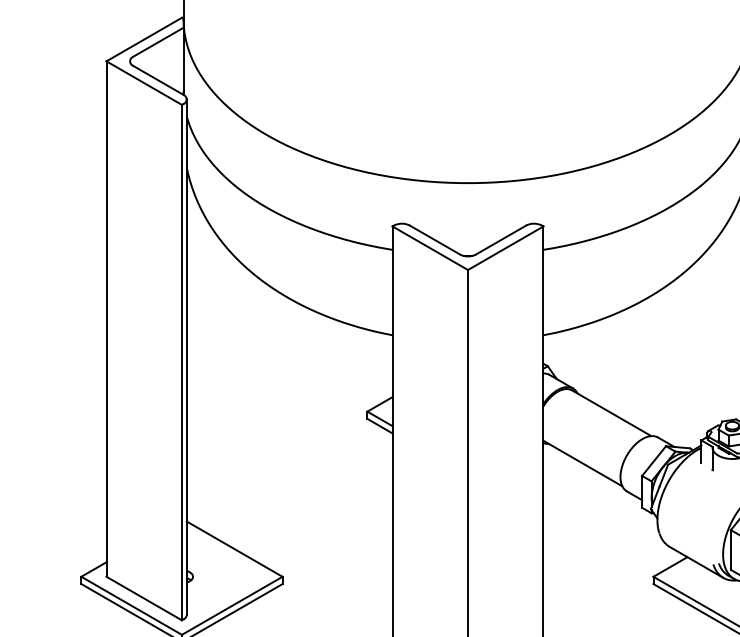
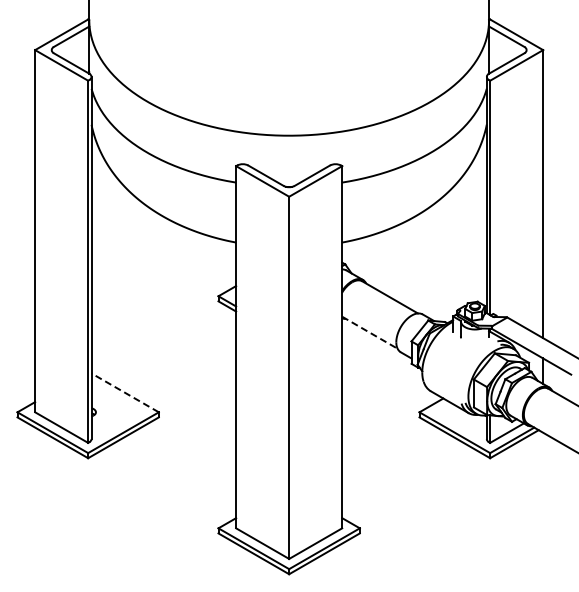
line: (582, 463) -> (369, 332), solid -> dashed
line: (235, 548) -> (125, 392), solid -> dashed

